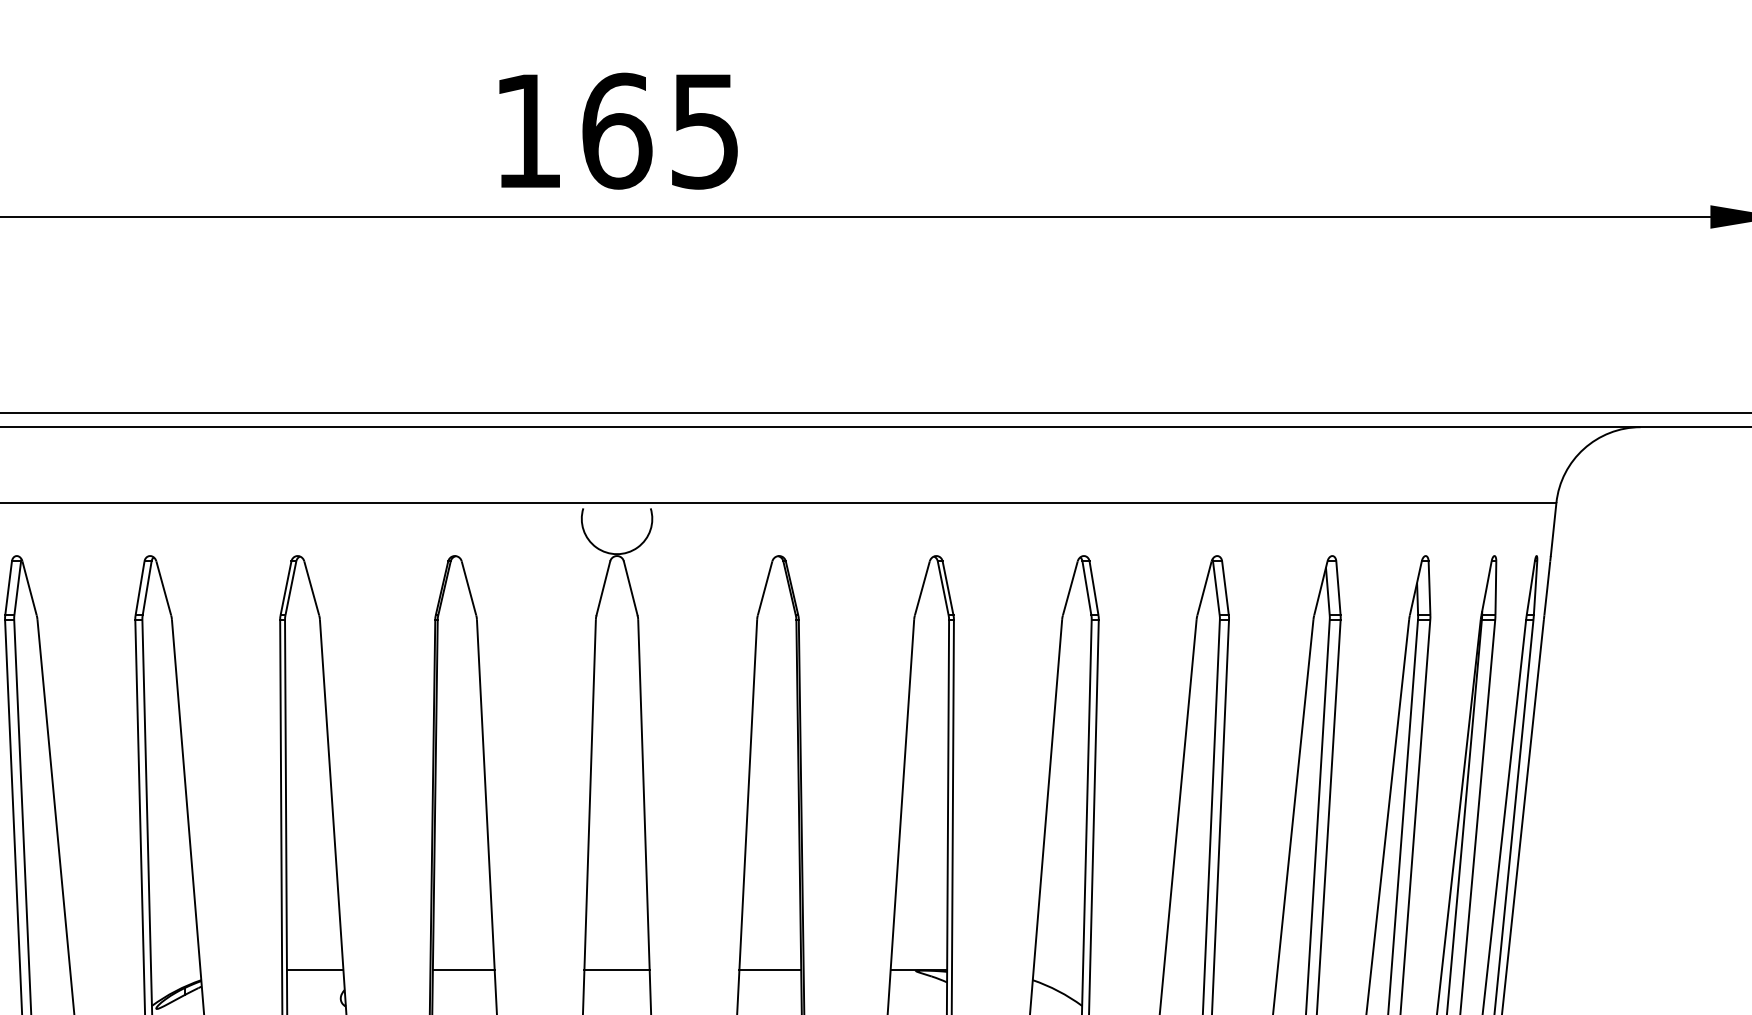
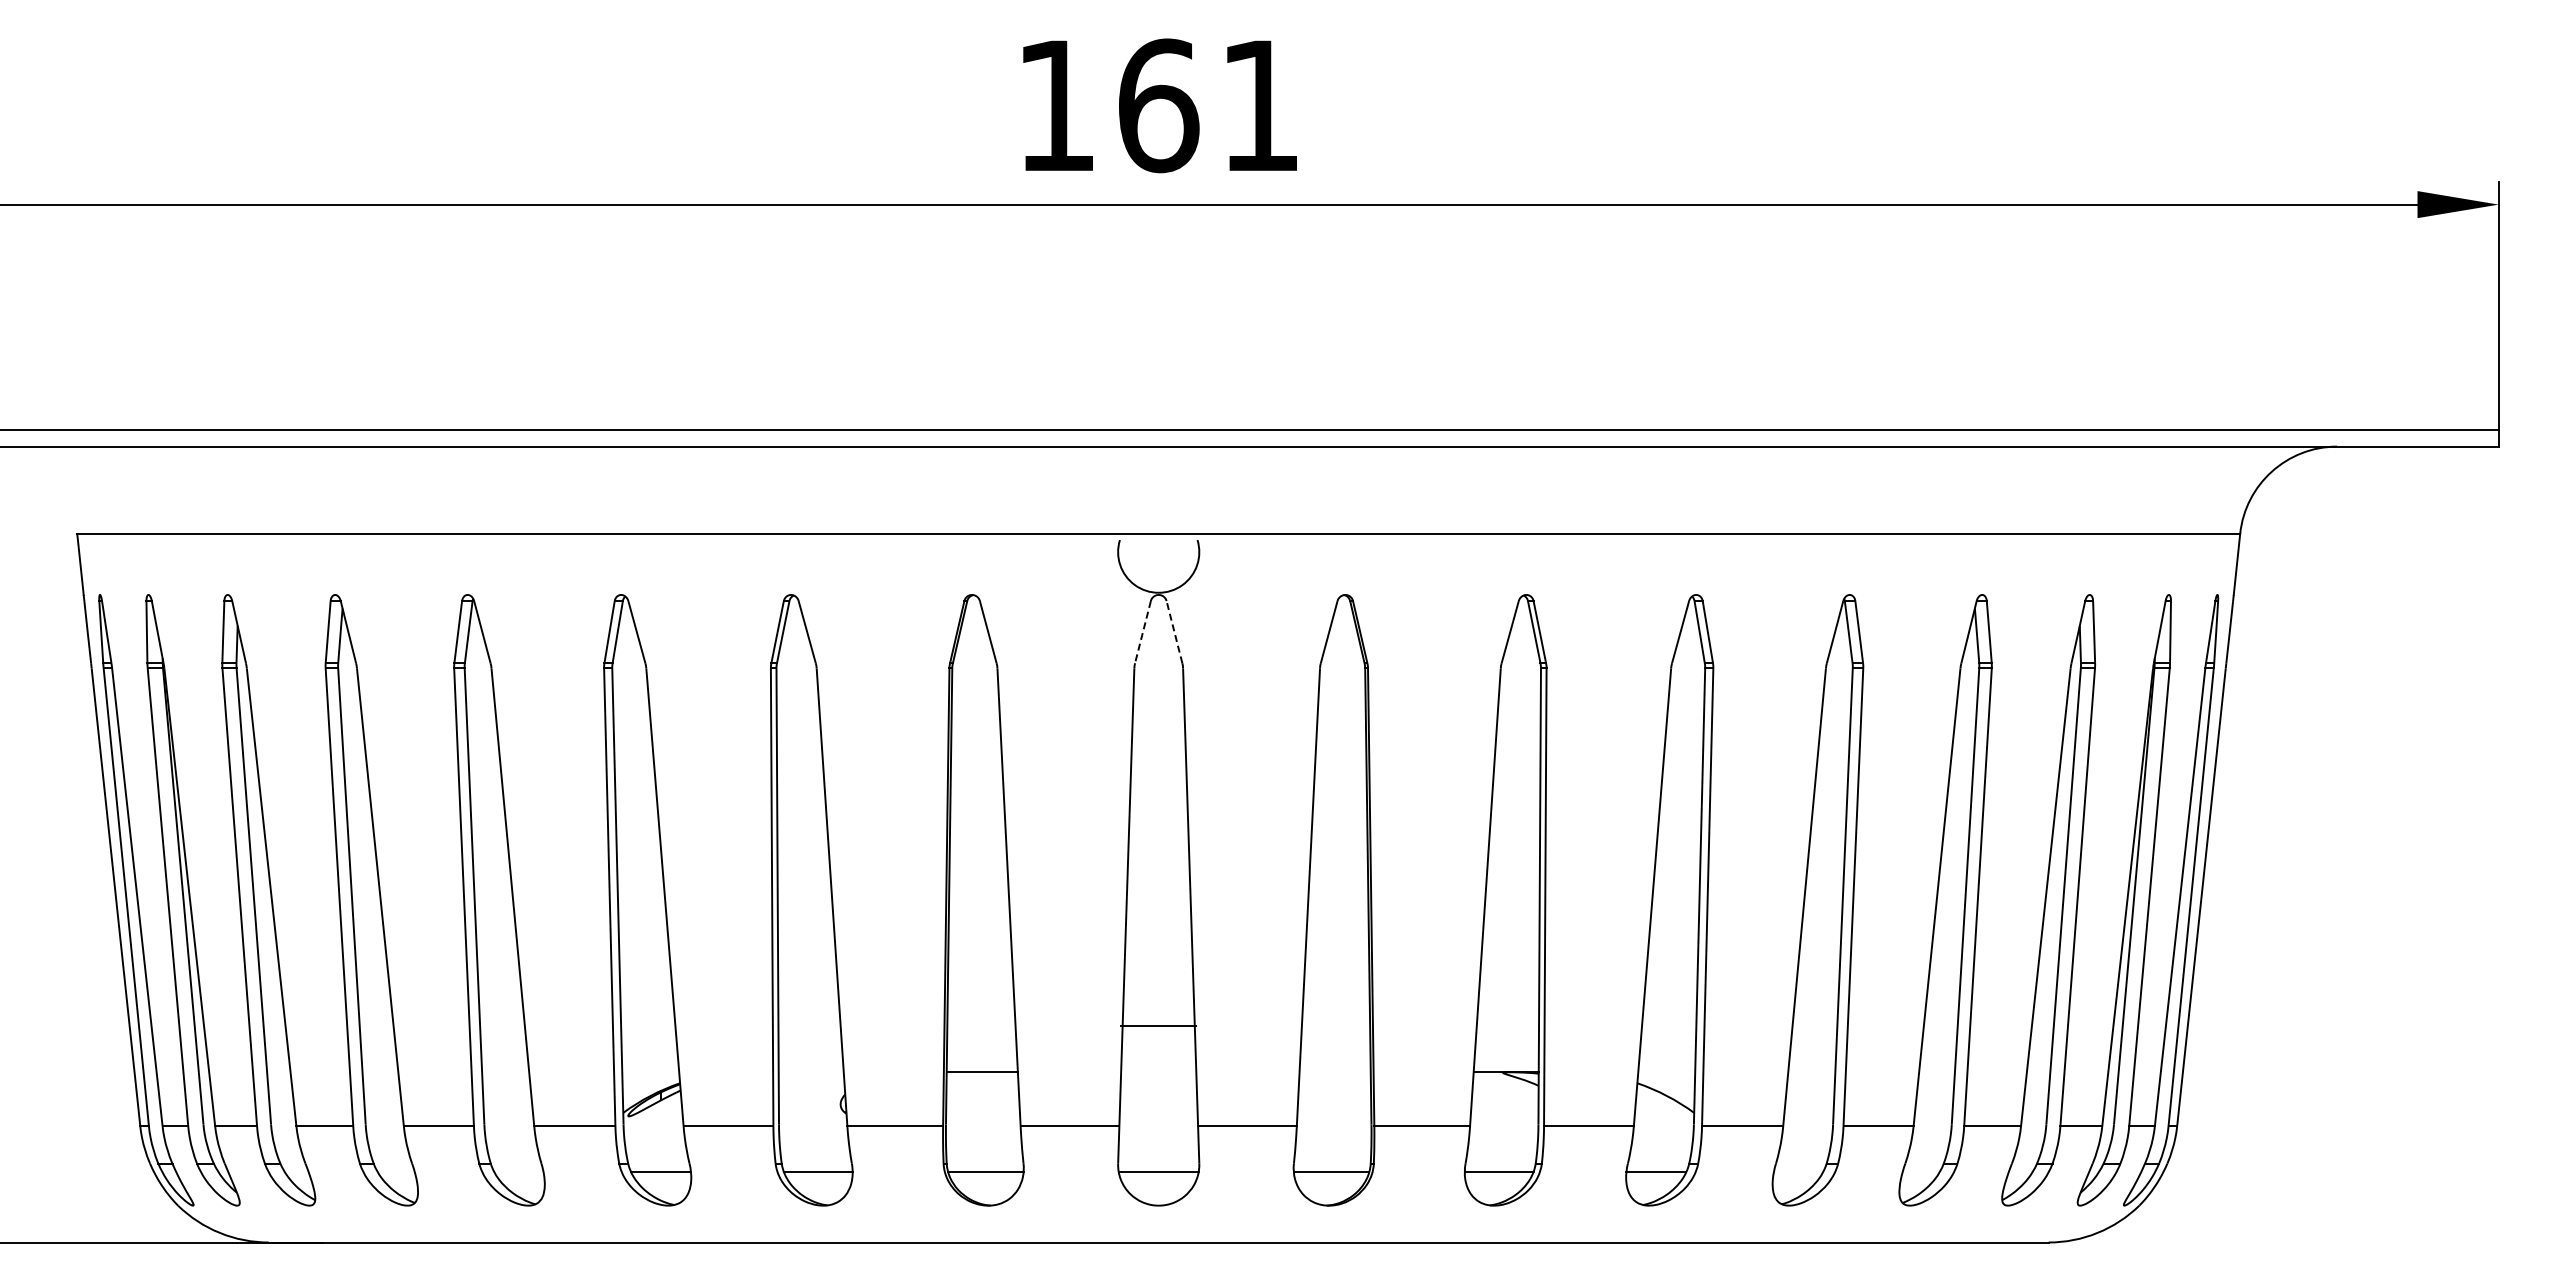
text: (704, 131) -> (1259, 106), 165 -> 161
line: (630, 587) -> (1174, 631), solid -> dashed
line: (602, 588) -> (1142, 632), solid -> dashed
line: (314, 969) -> (810, 1071), removed
line: (616, 969) -> (1158, 1025), moved
line: (769, 969) -> (1334, 1071), removed

